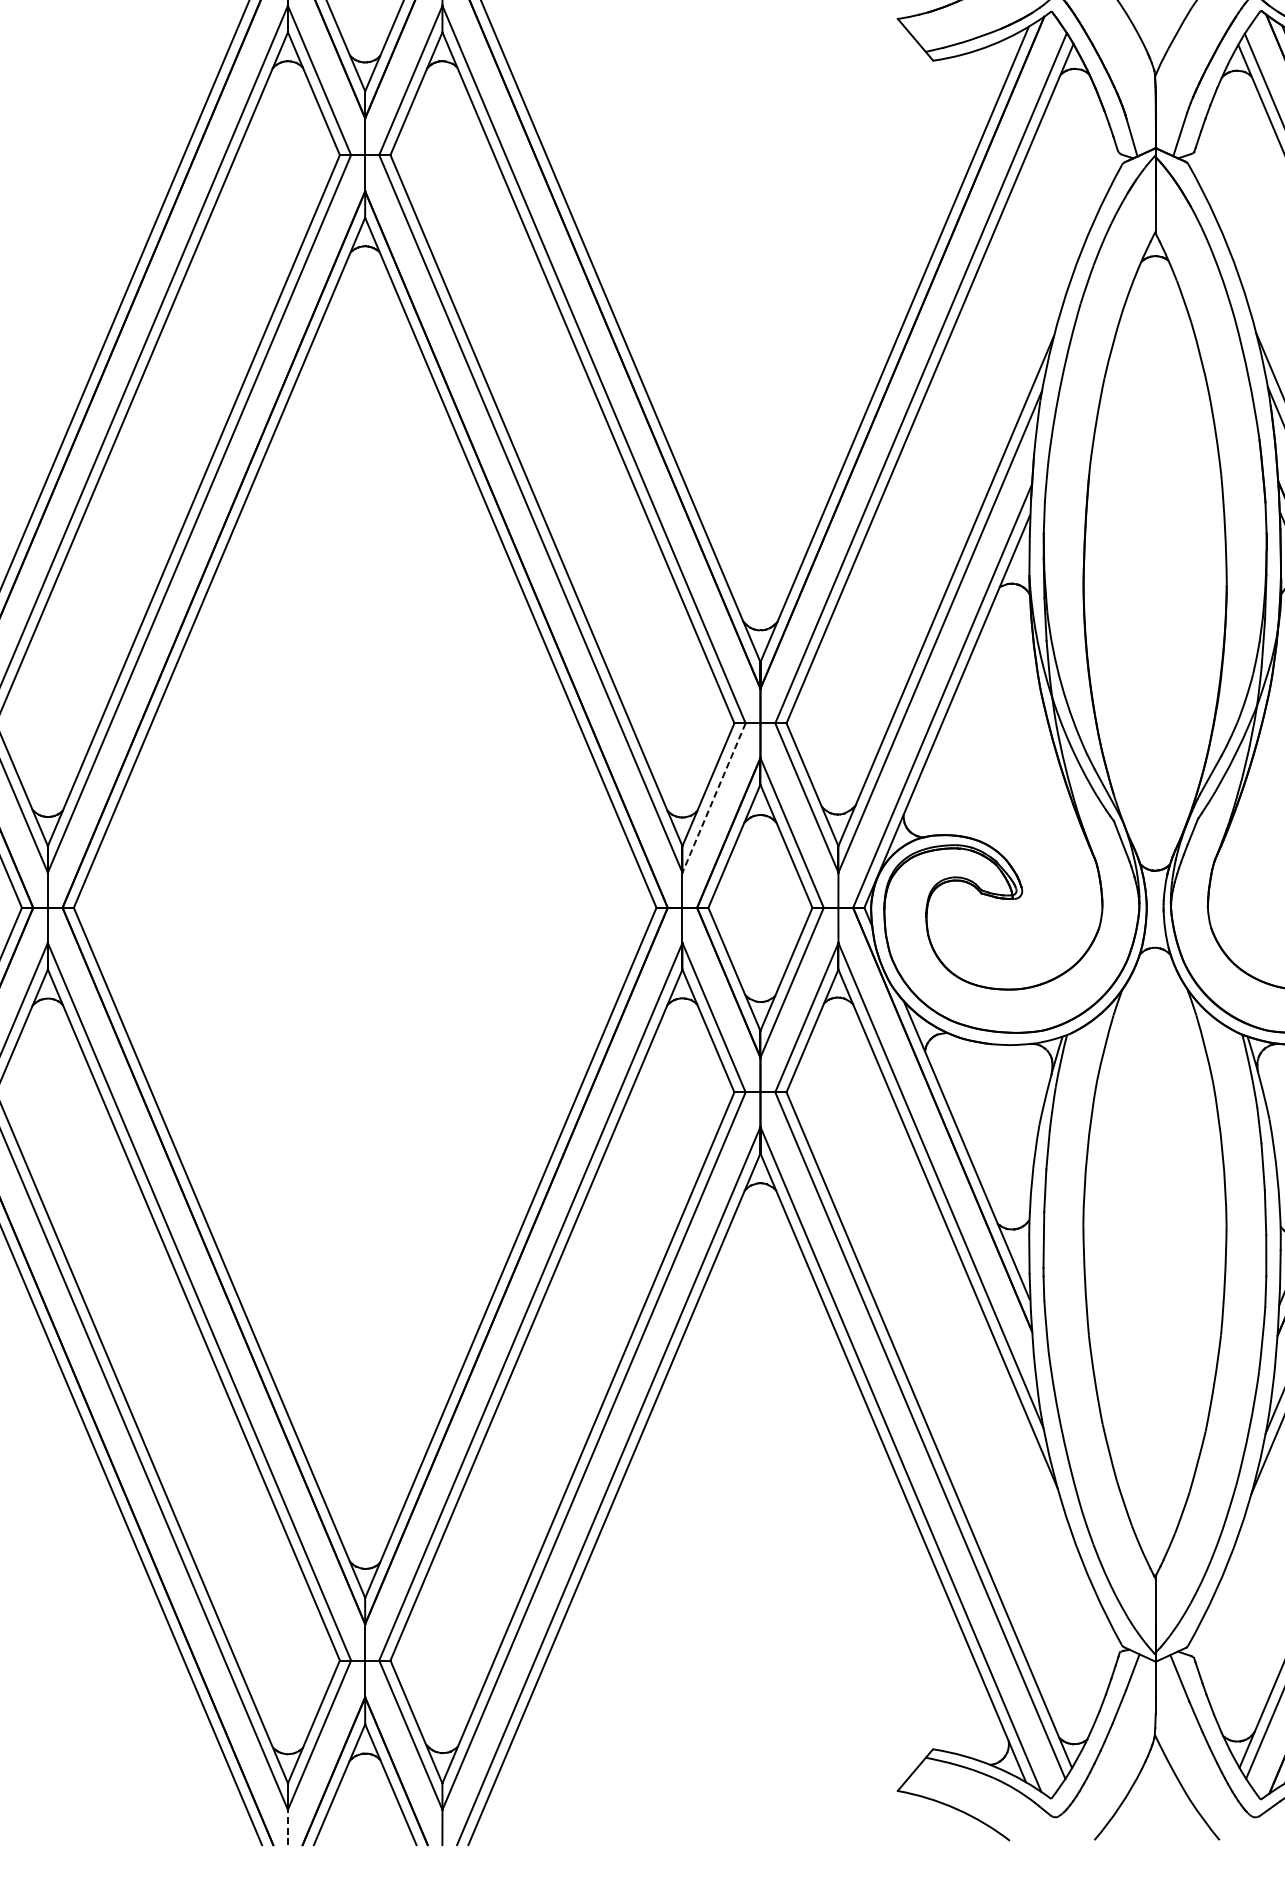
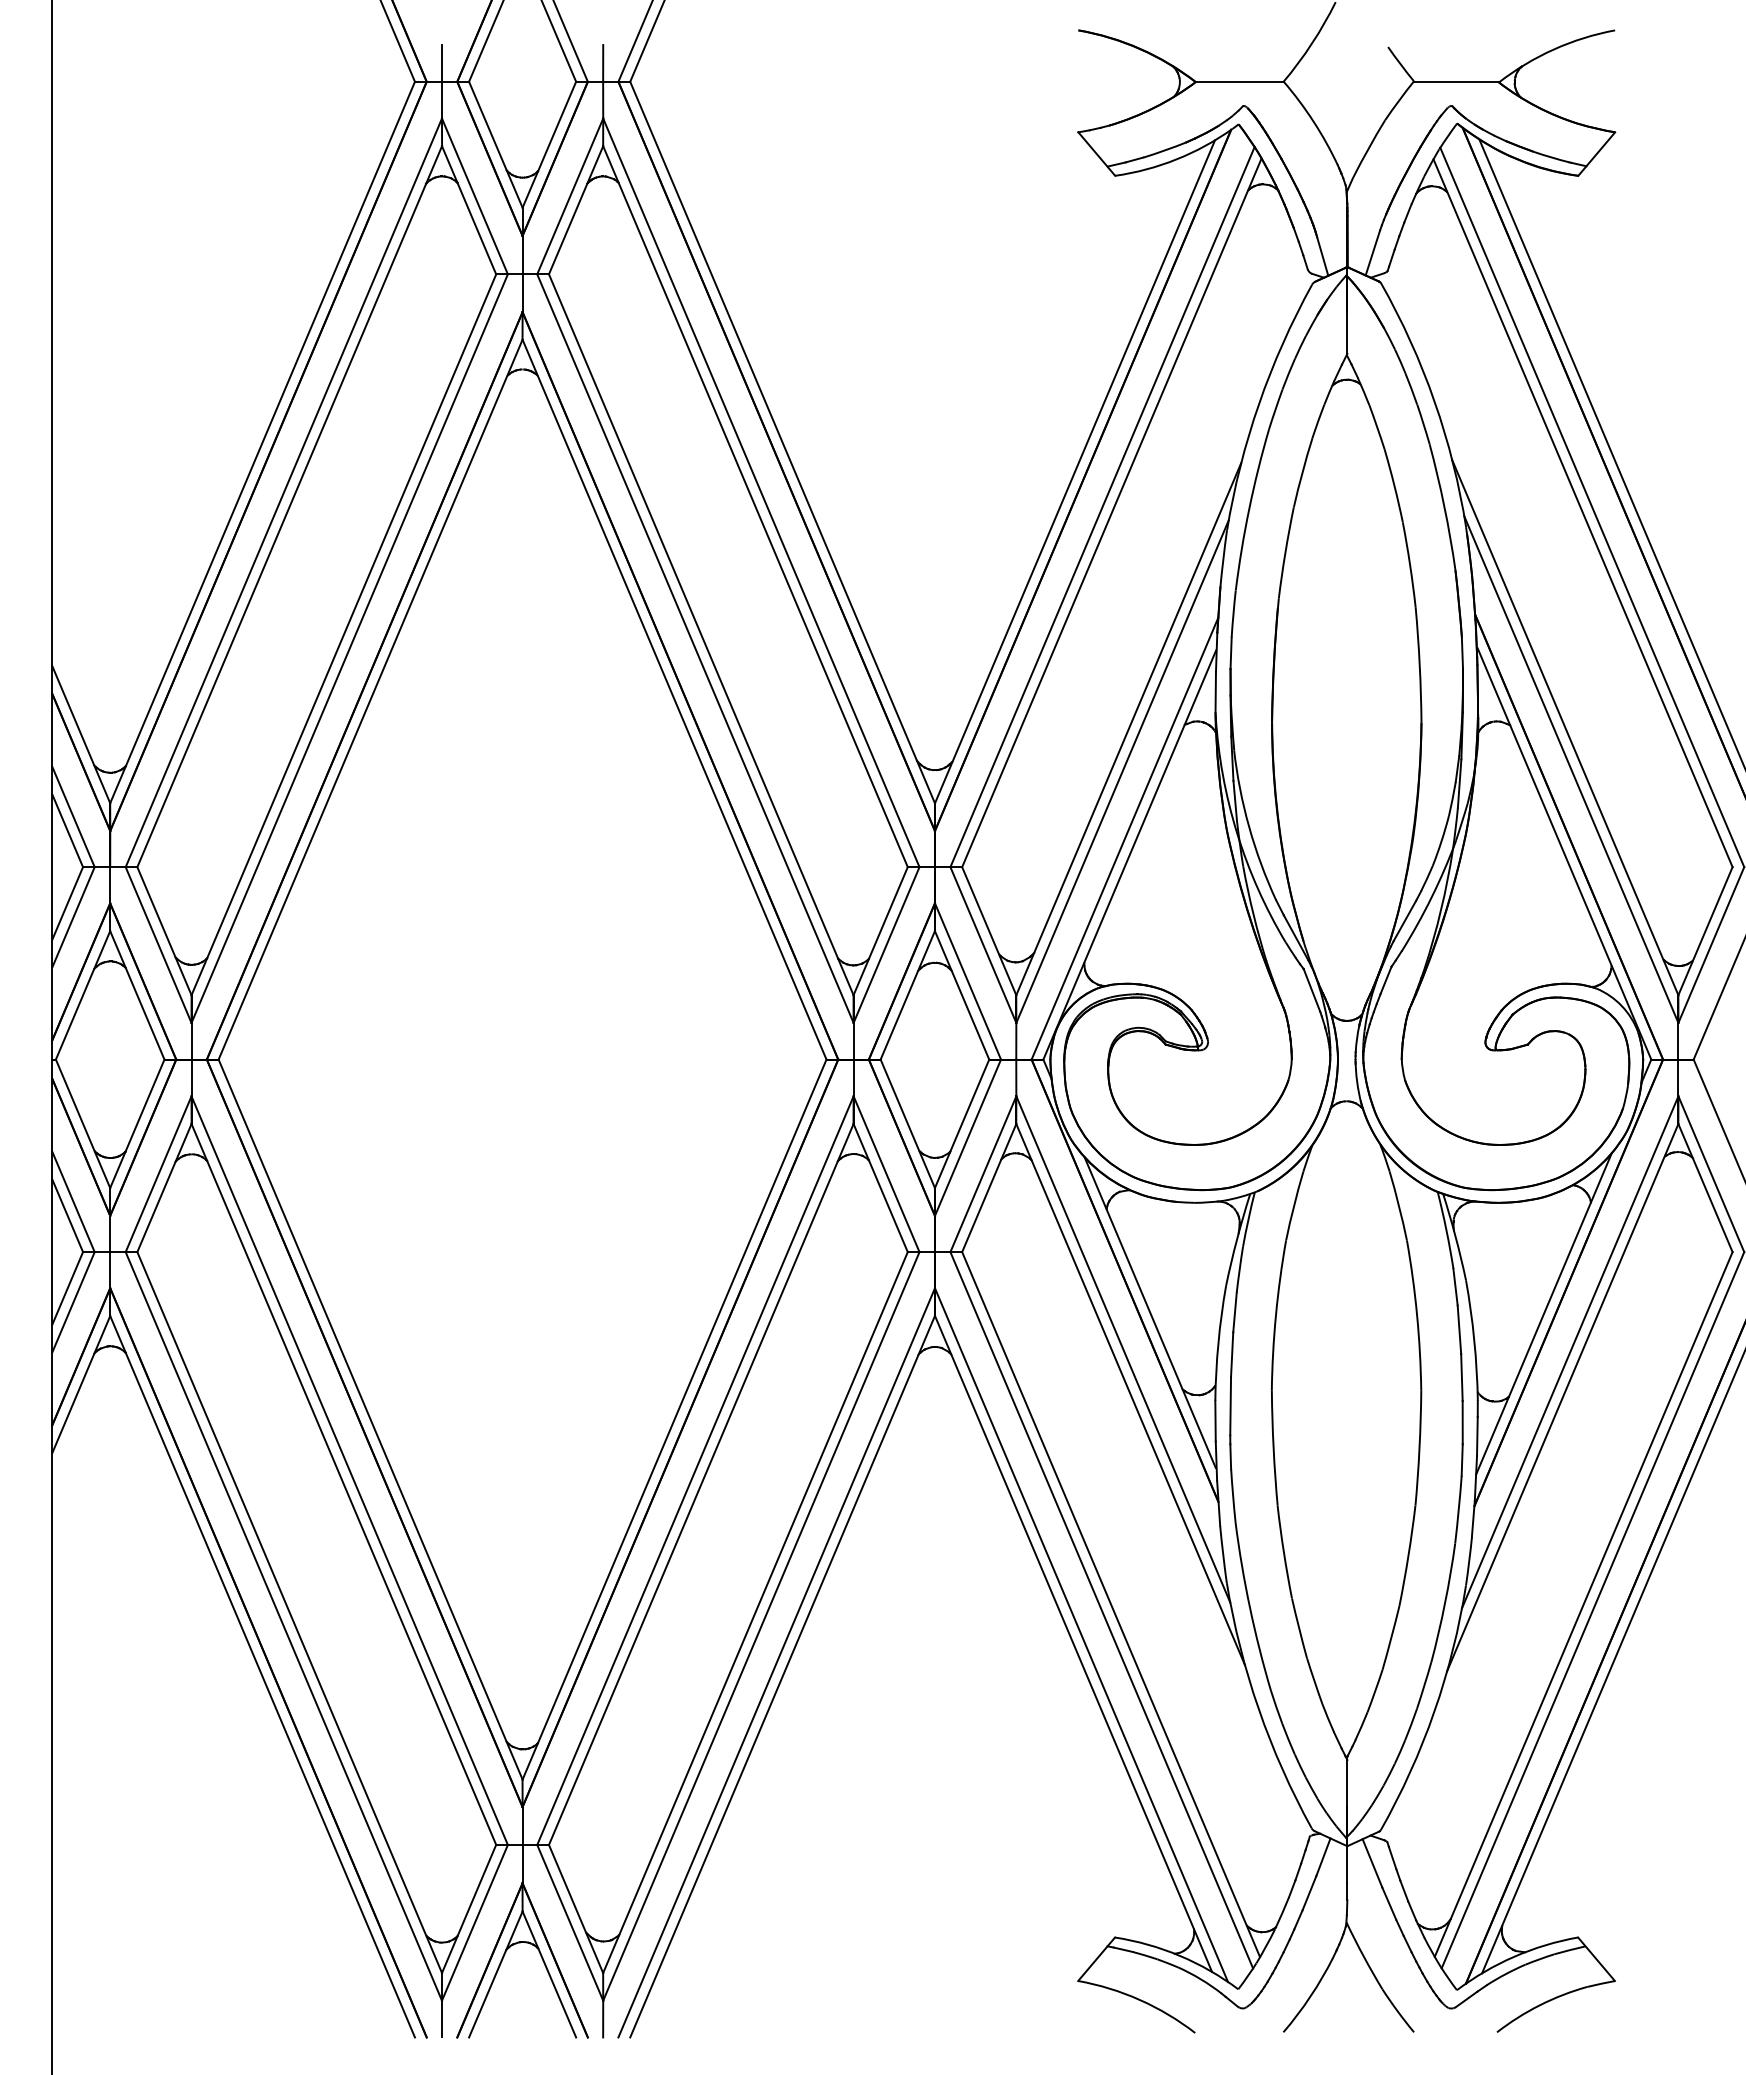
line: (714, 798) -> (886, 945), dashed -> solid
line: (287, 1826) -> (441, 2018), dashed -> solid

